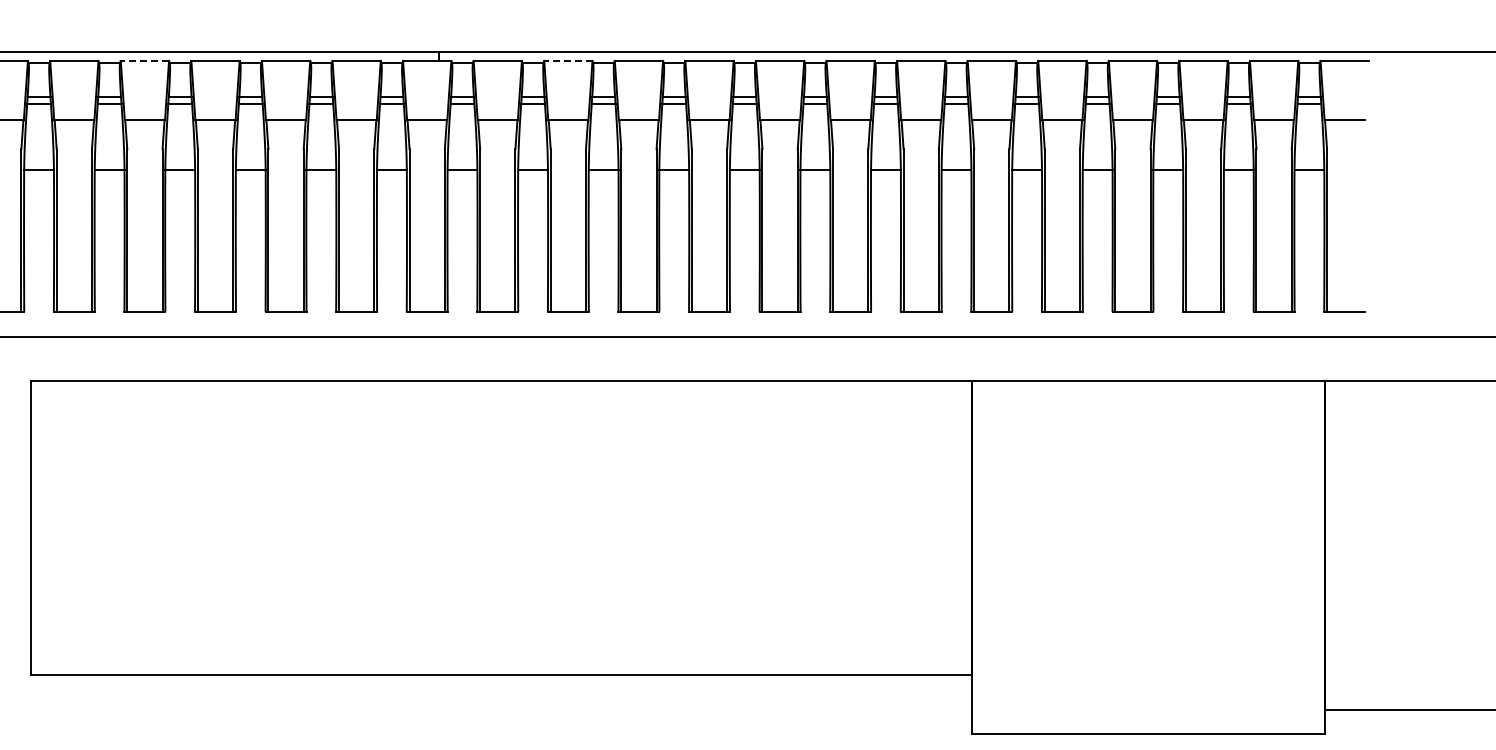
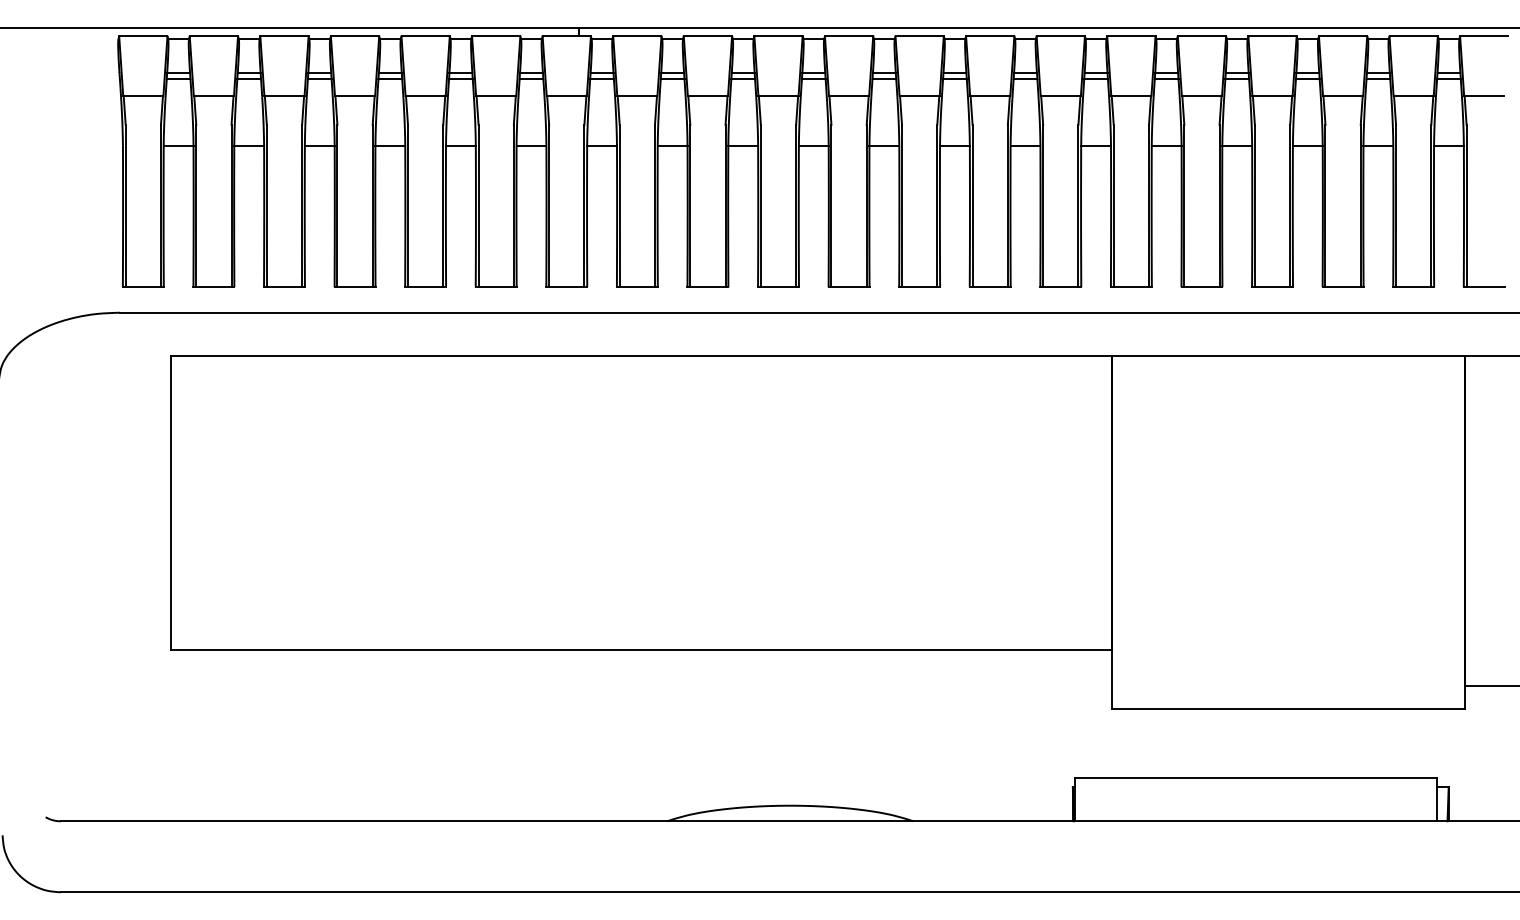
line: (143, 60) -> (283, 36), dashed -> solid
line: (567, 60) -> (707, 36), dashed -> solid

